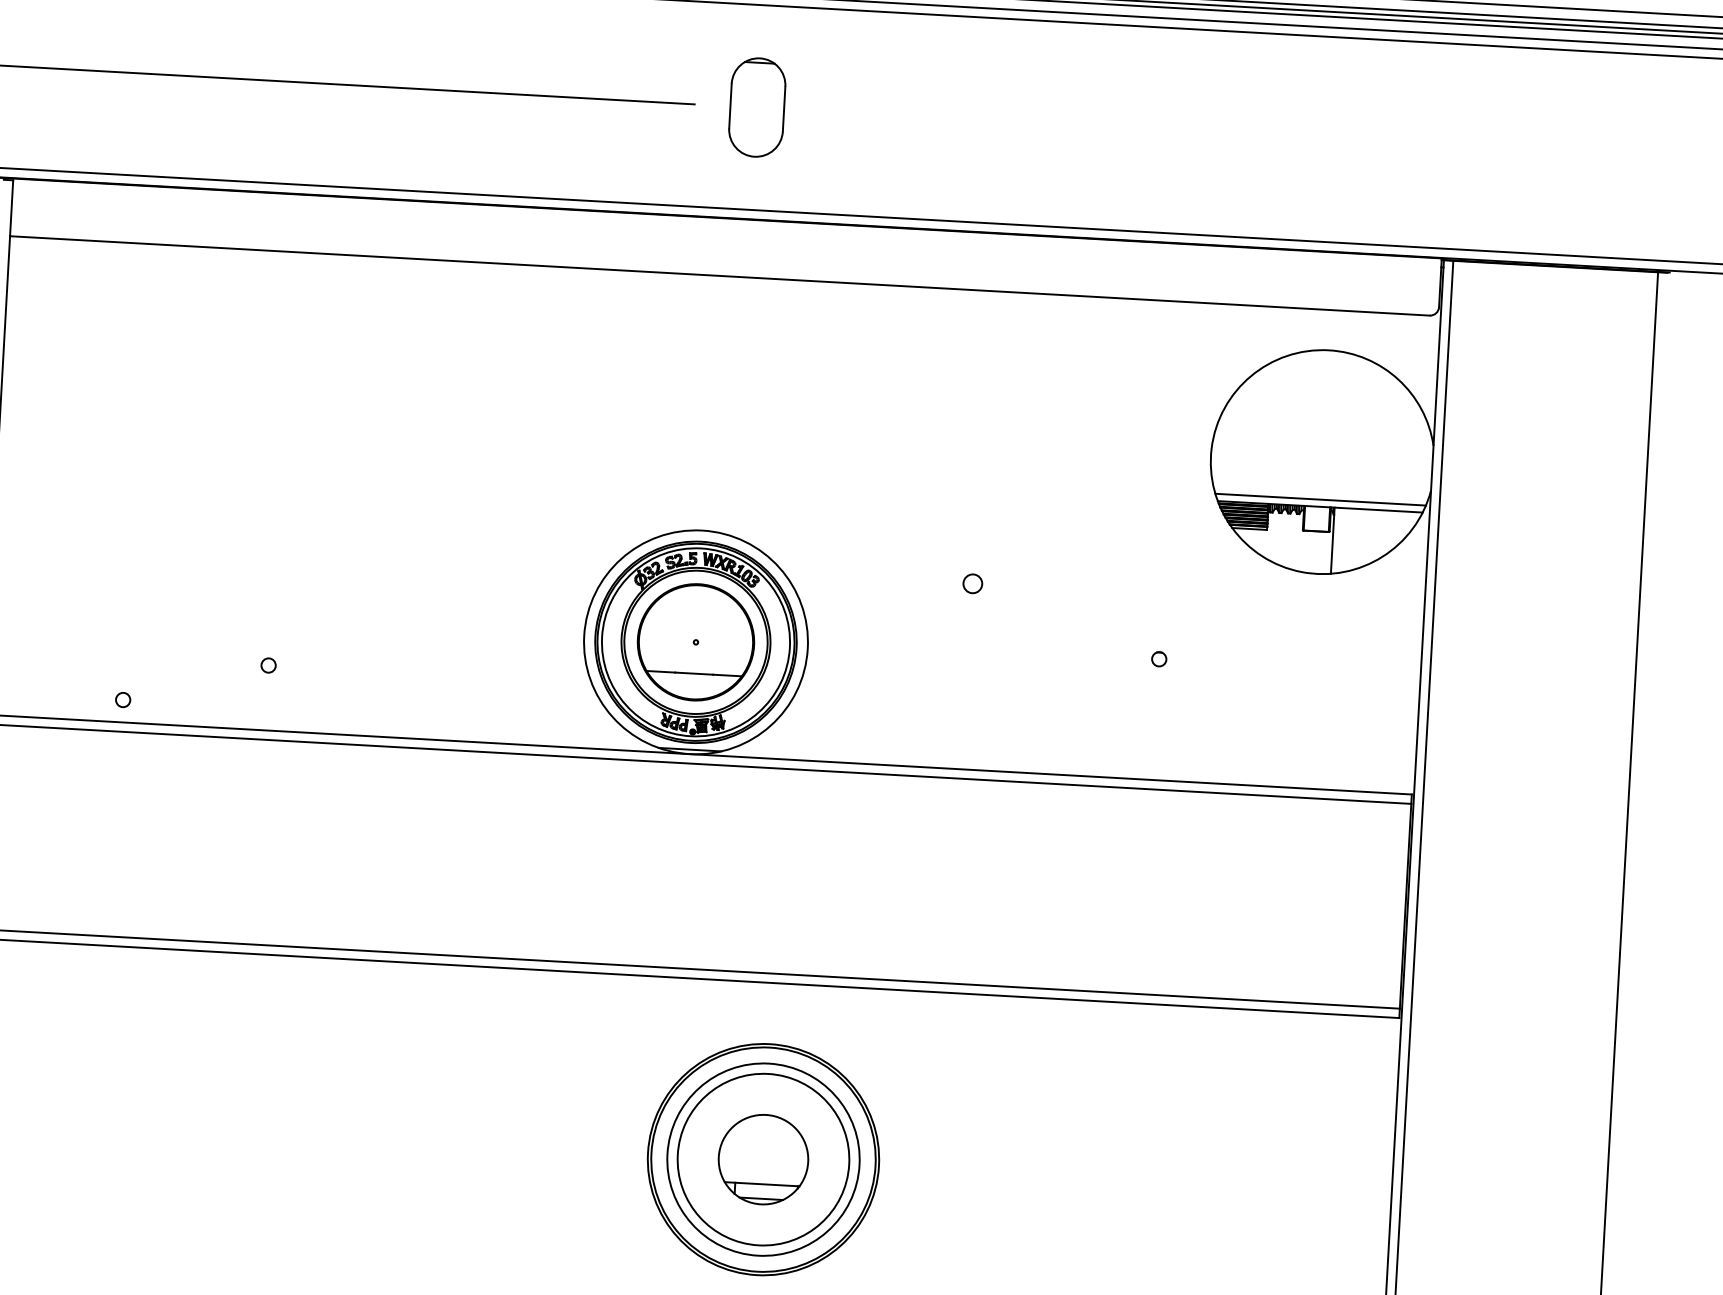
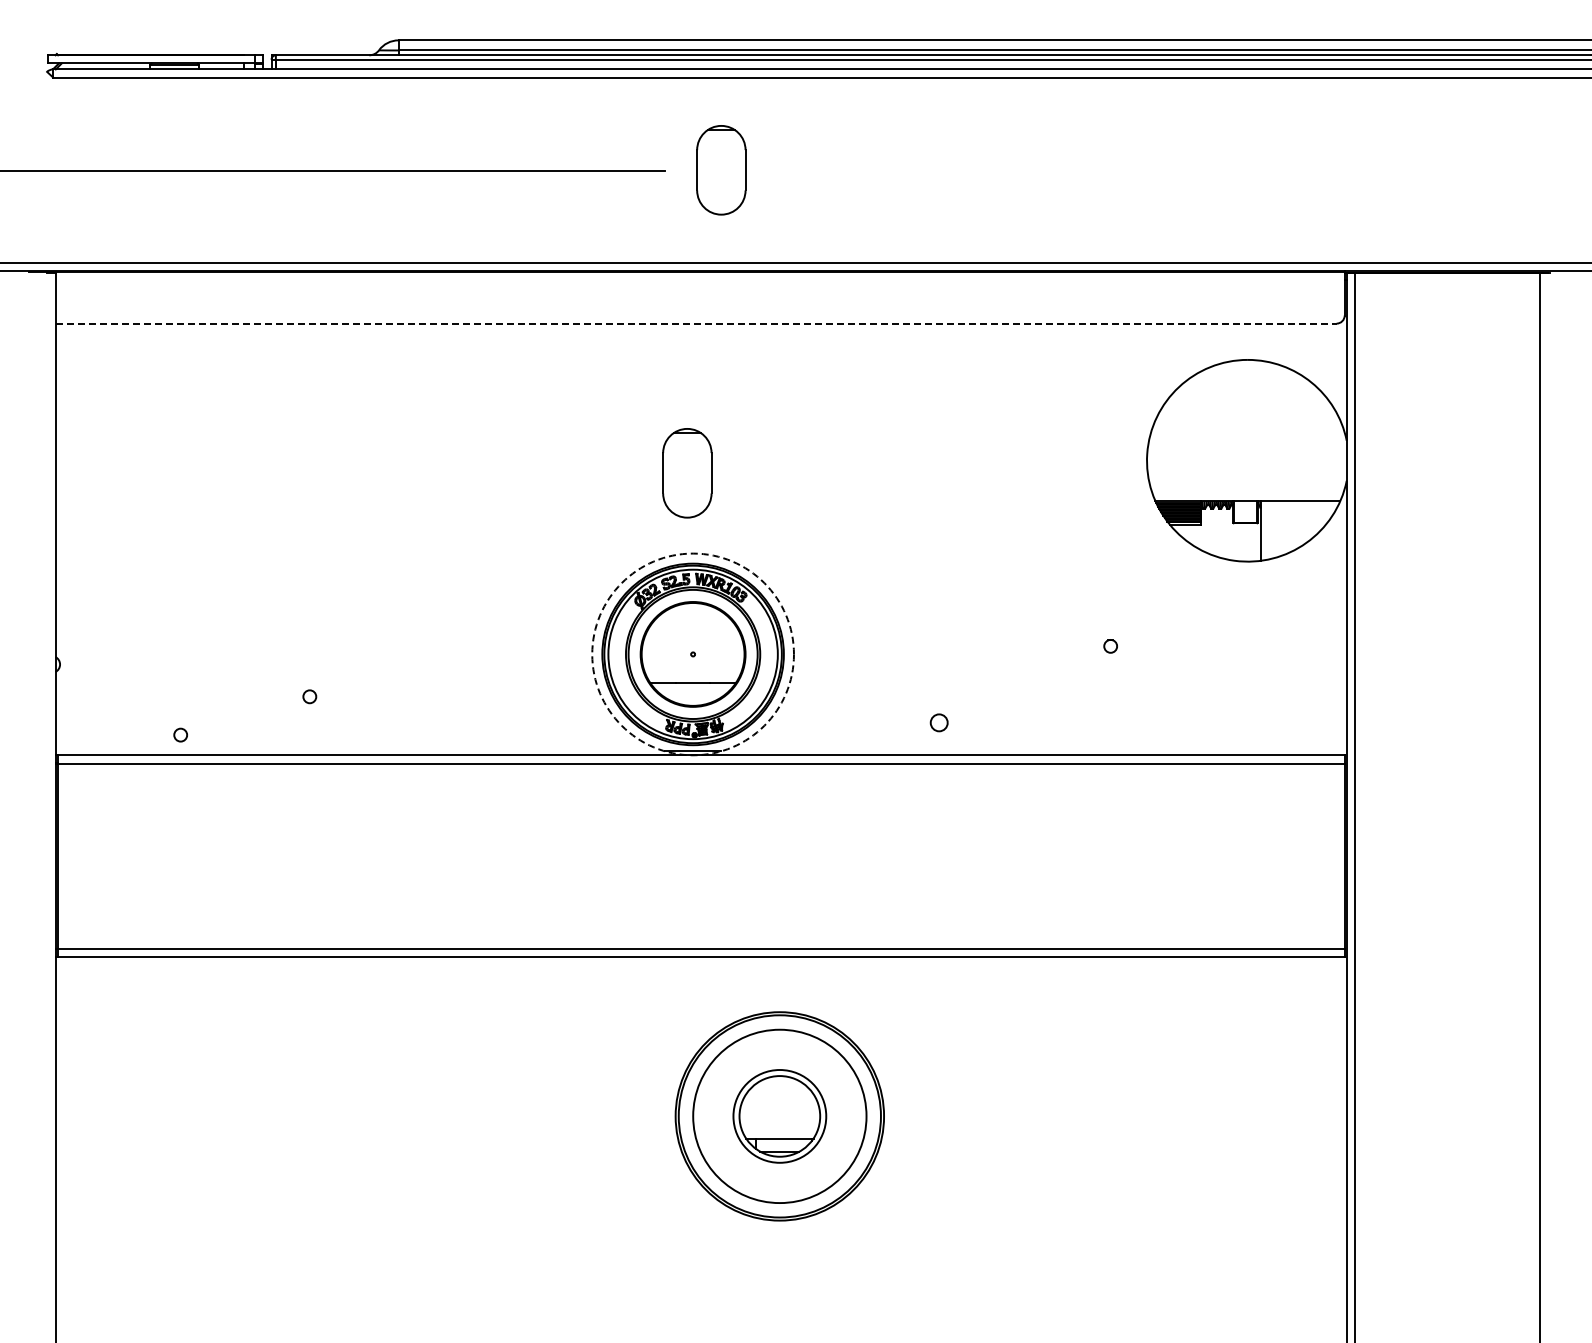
line: (720, 275) -> (696, 323), solid -> dashed
part: (700, 441) -> (687, 473), added
line: (1320, 499) -> (1247, 494), removed
circle: (972, 583) -> (938, 722), moved
circle: (695, 642) -> (692, 654), solid -> dashed
circle: (763, 1159) -> (779, 1116), size x0.6

